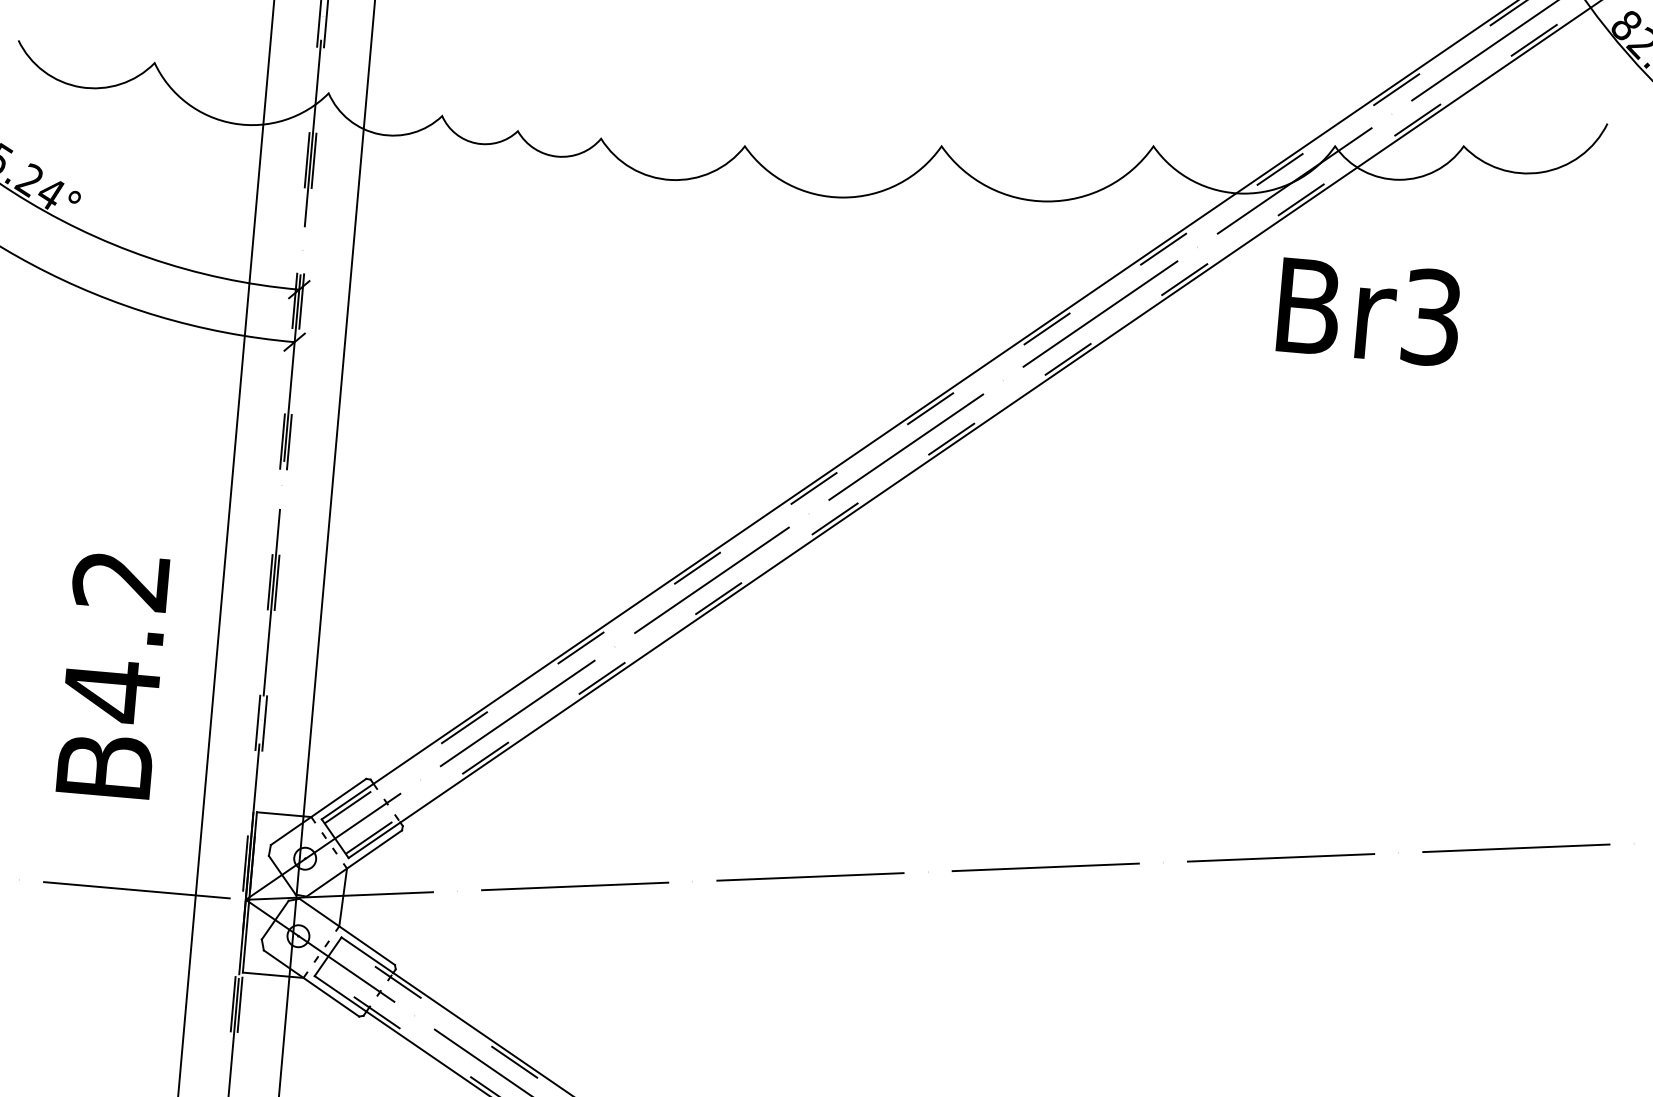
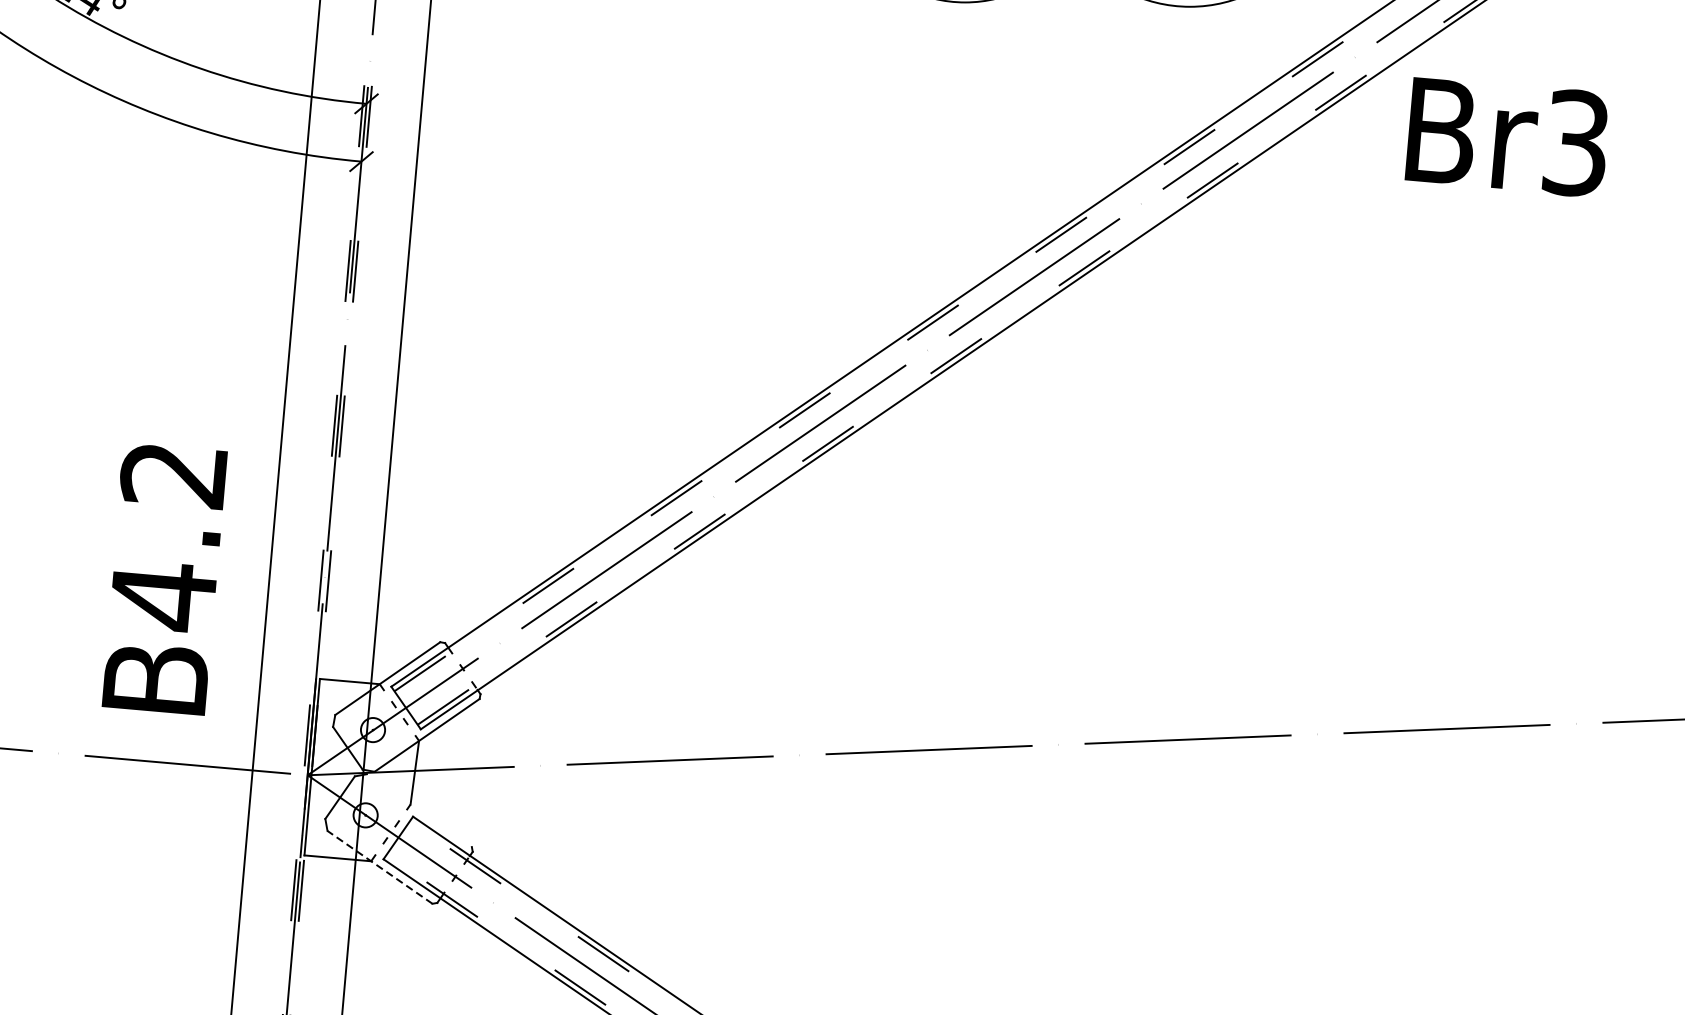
text: (1367, 311) -> (1505, 136), moved
text: (112, 676) -> (164, 580), moved
line: (346, 931) -> (418, 810), removed
line: (311, 983) -> (379, 867), solid -> dashed

